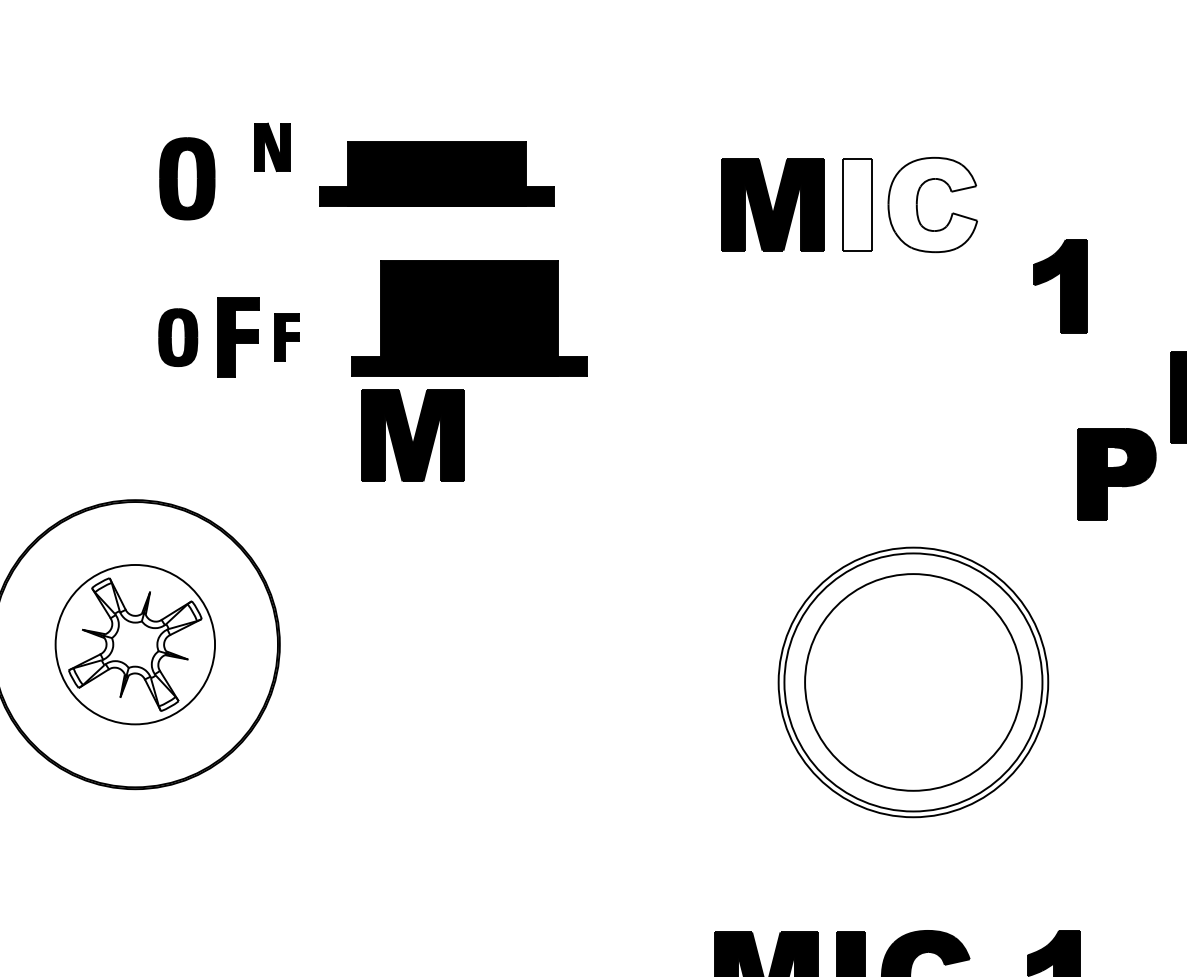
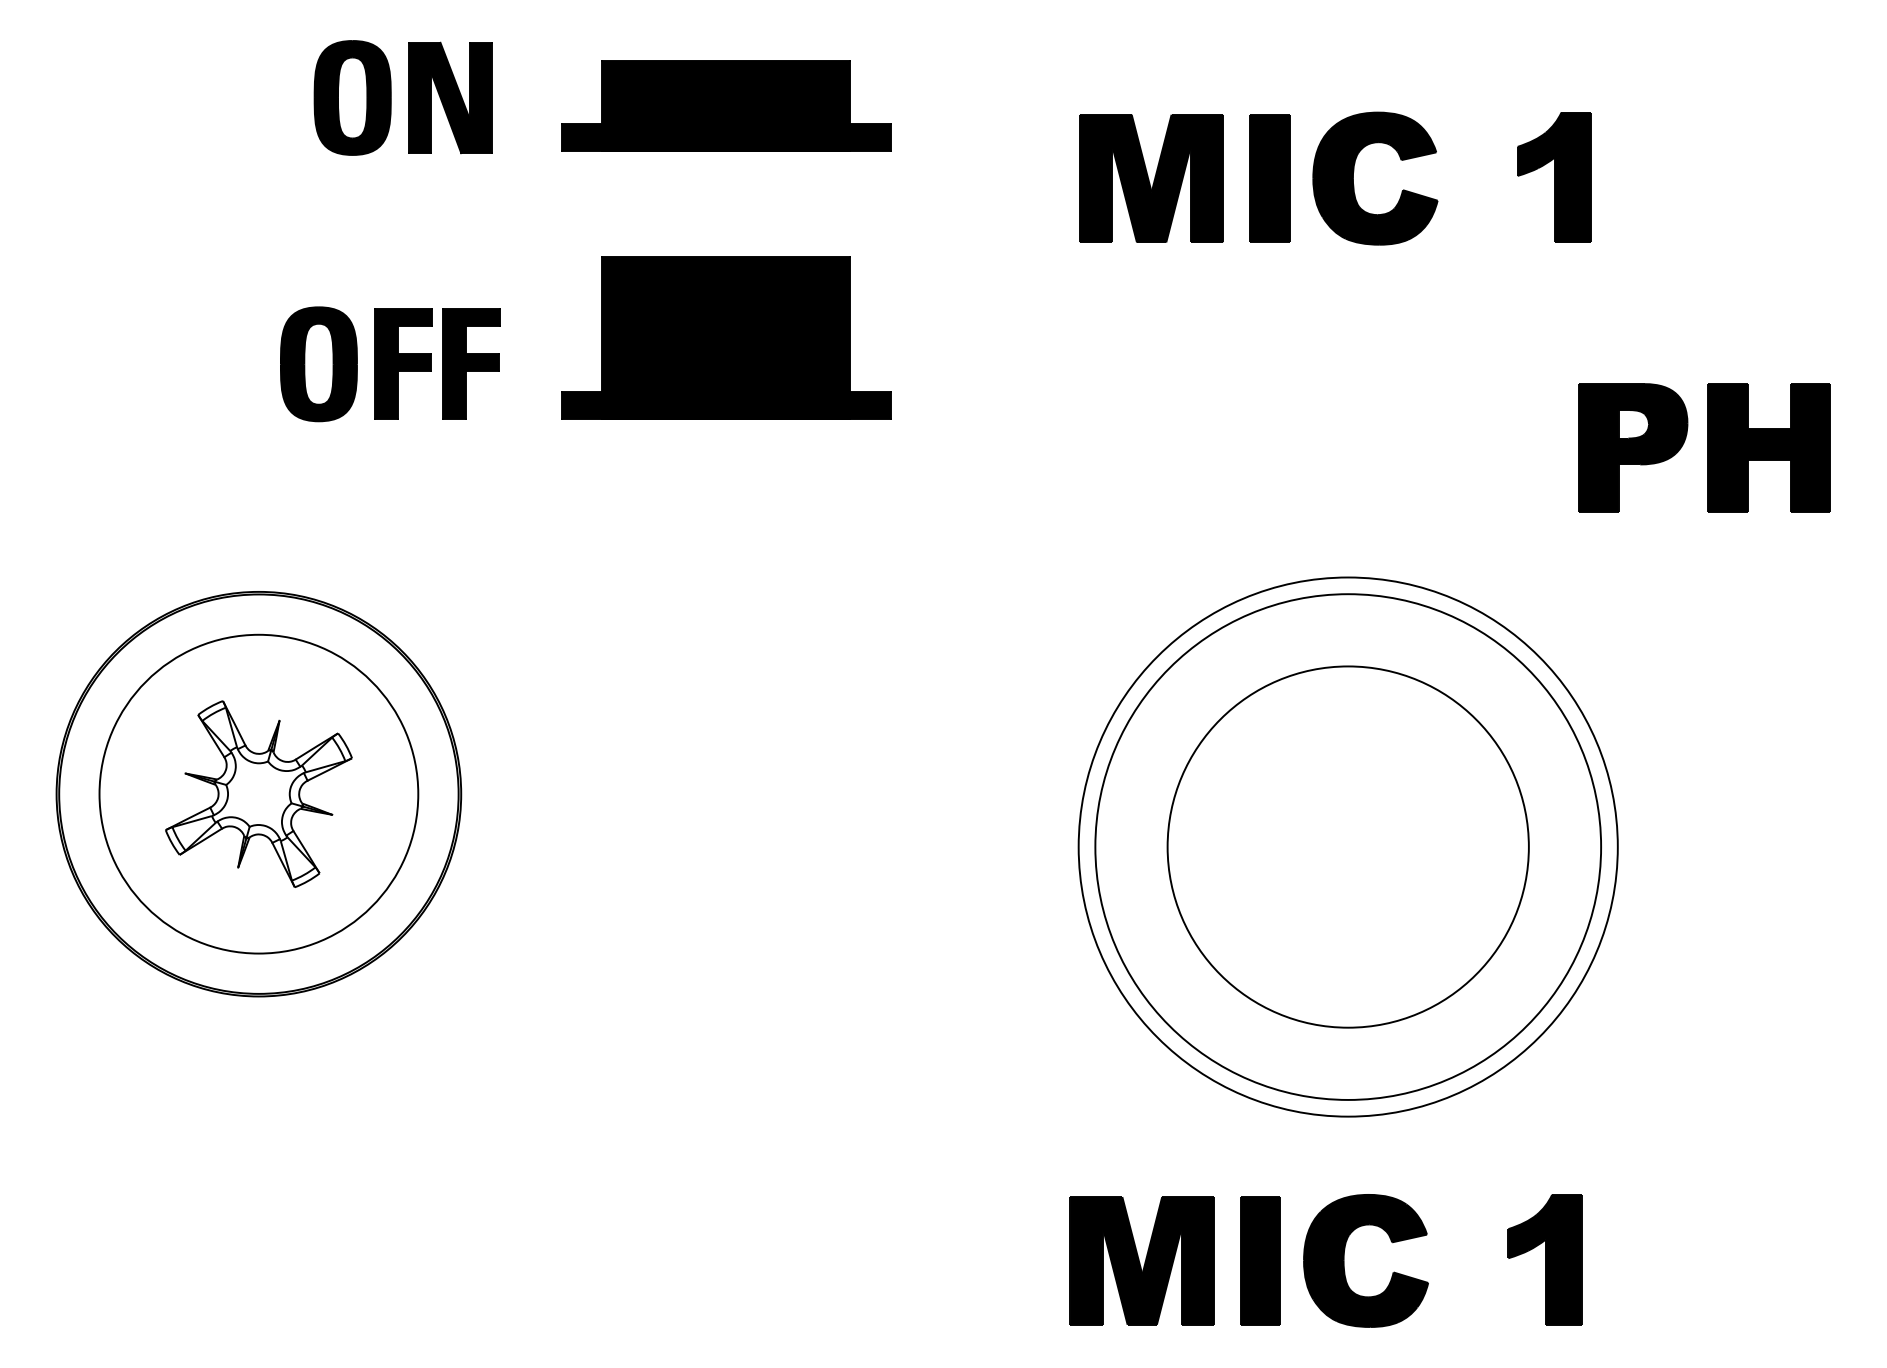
part: (272, 147) -> (450, 97), size x1.67
part: (437, 173) -> (726, 105), moved
part: (187, 178) -> (352, 97), moved
fill: (857, 204) -> (1269, 178), added
fill: (932, 204) -> (1375, 178), added
part: (1060, 286) -> (1554, 177), moved
part: (177, 337) -> (318, 364), size x1.43
part: (287, 337) -> (471, 363), size x1.67
part: (412, 435) -> (647, 501), removed
part: (1117, 474) -> (1633, 447), moved
circle: (135, 644) -> (258, 793), size x1.43
circle: (912, 682) -> (1347, 846), size x1.43
circle: (913, 682) -> (1348, 846), size x1.67

